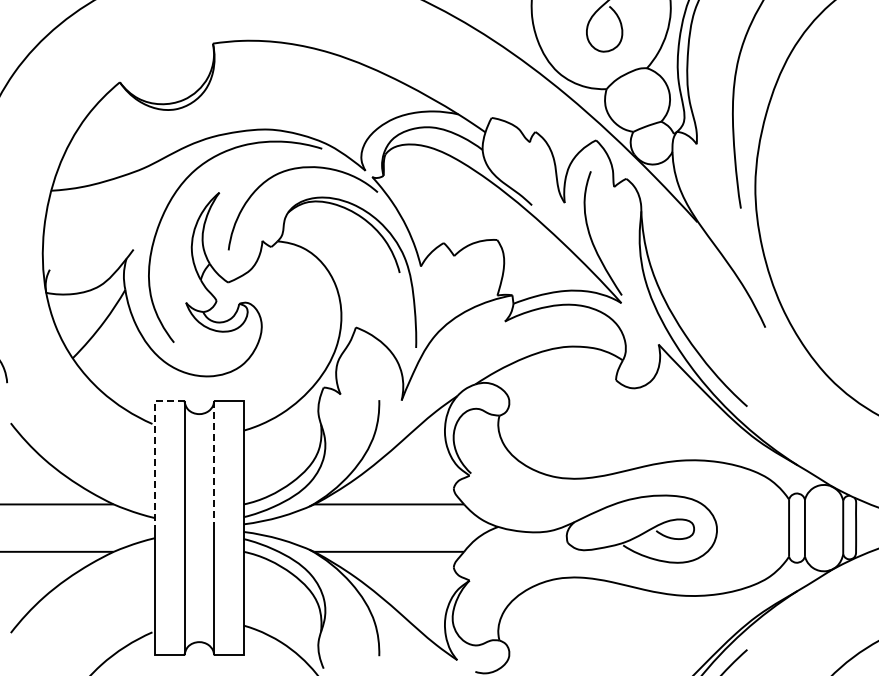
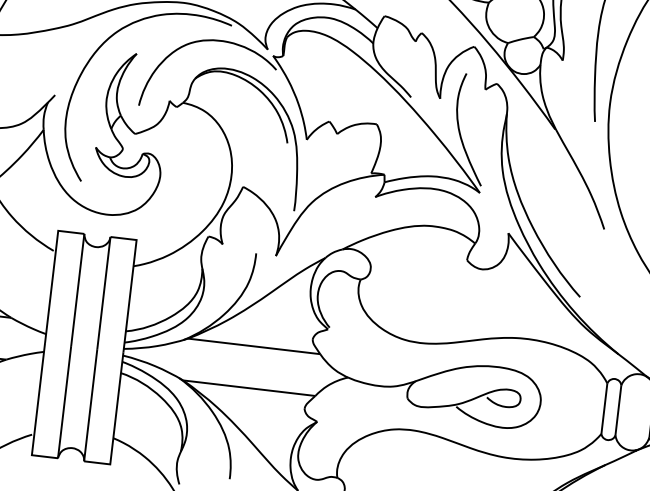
line: (154, 449) -> (52, 273), dashed -> solid
line: (214, 464) -> (104, 293), dashed -> solid

